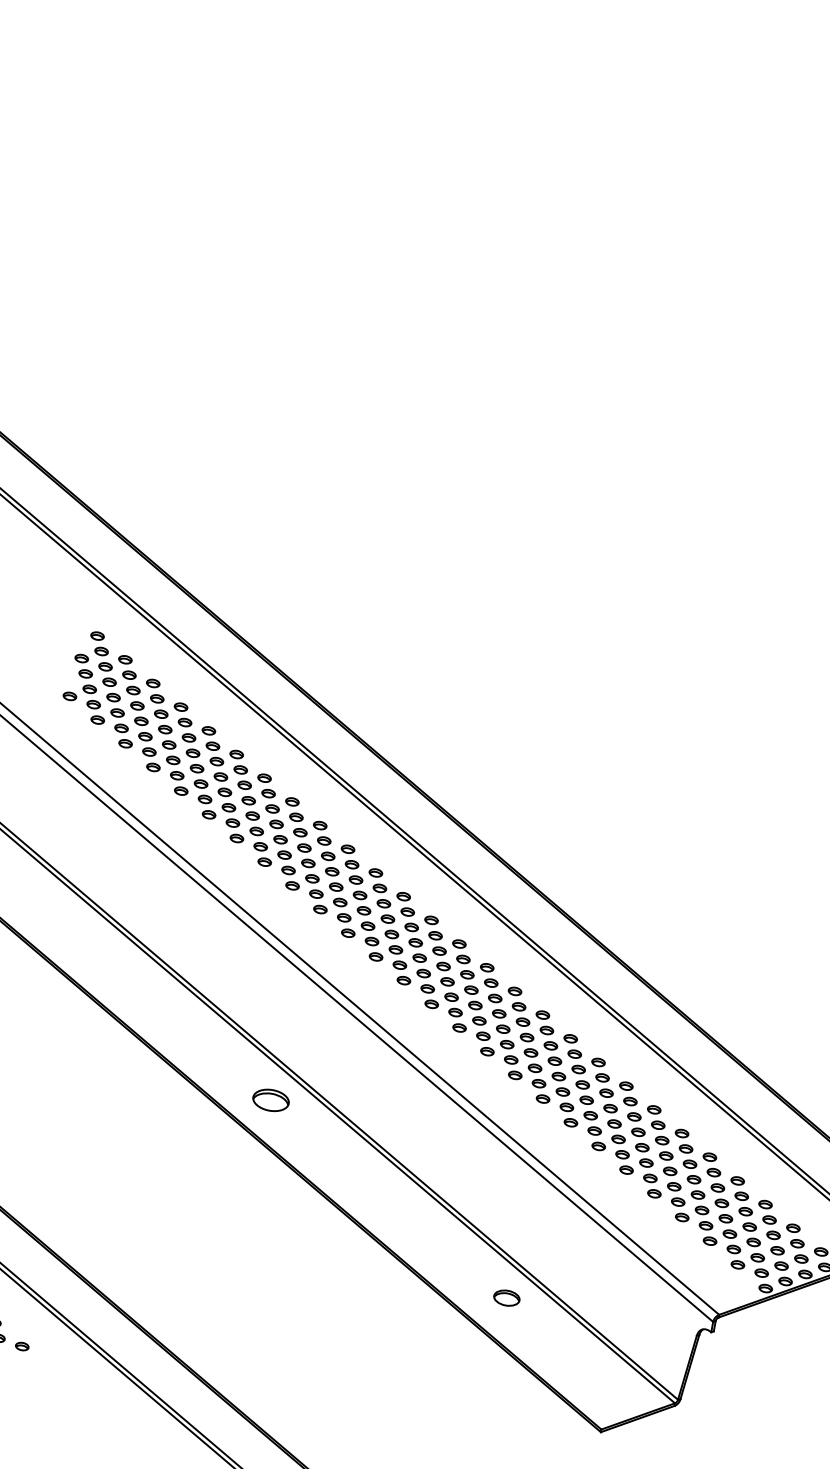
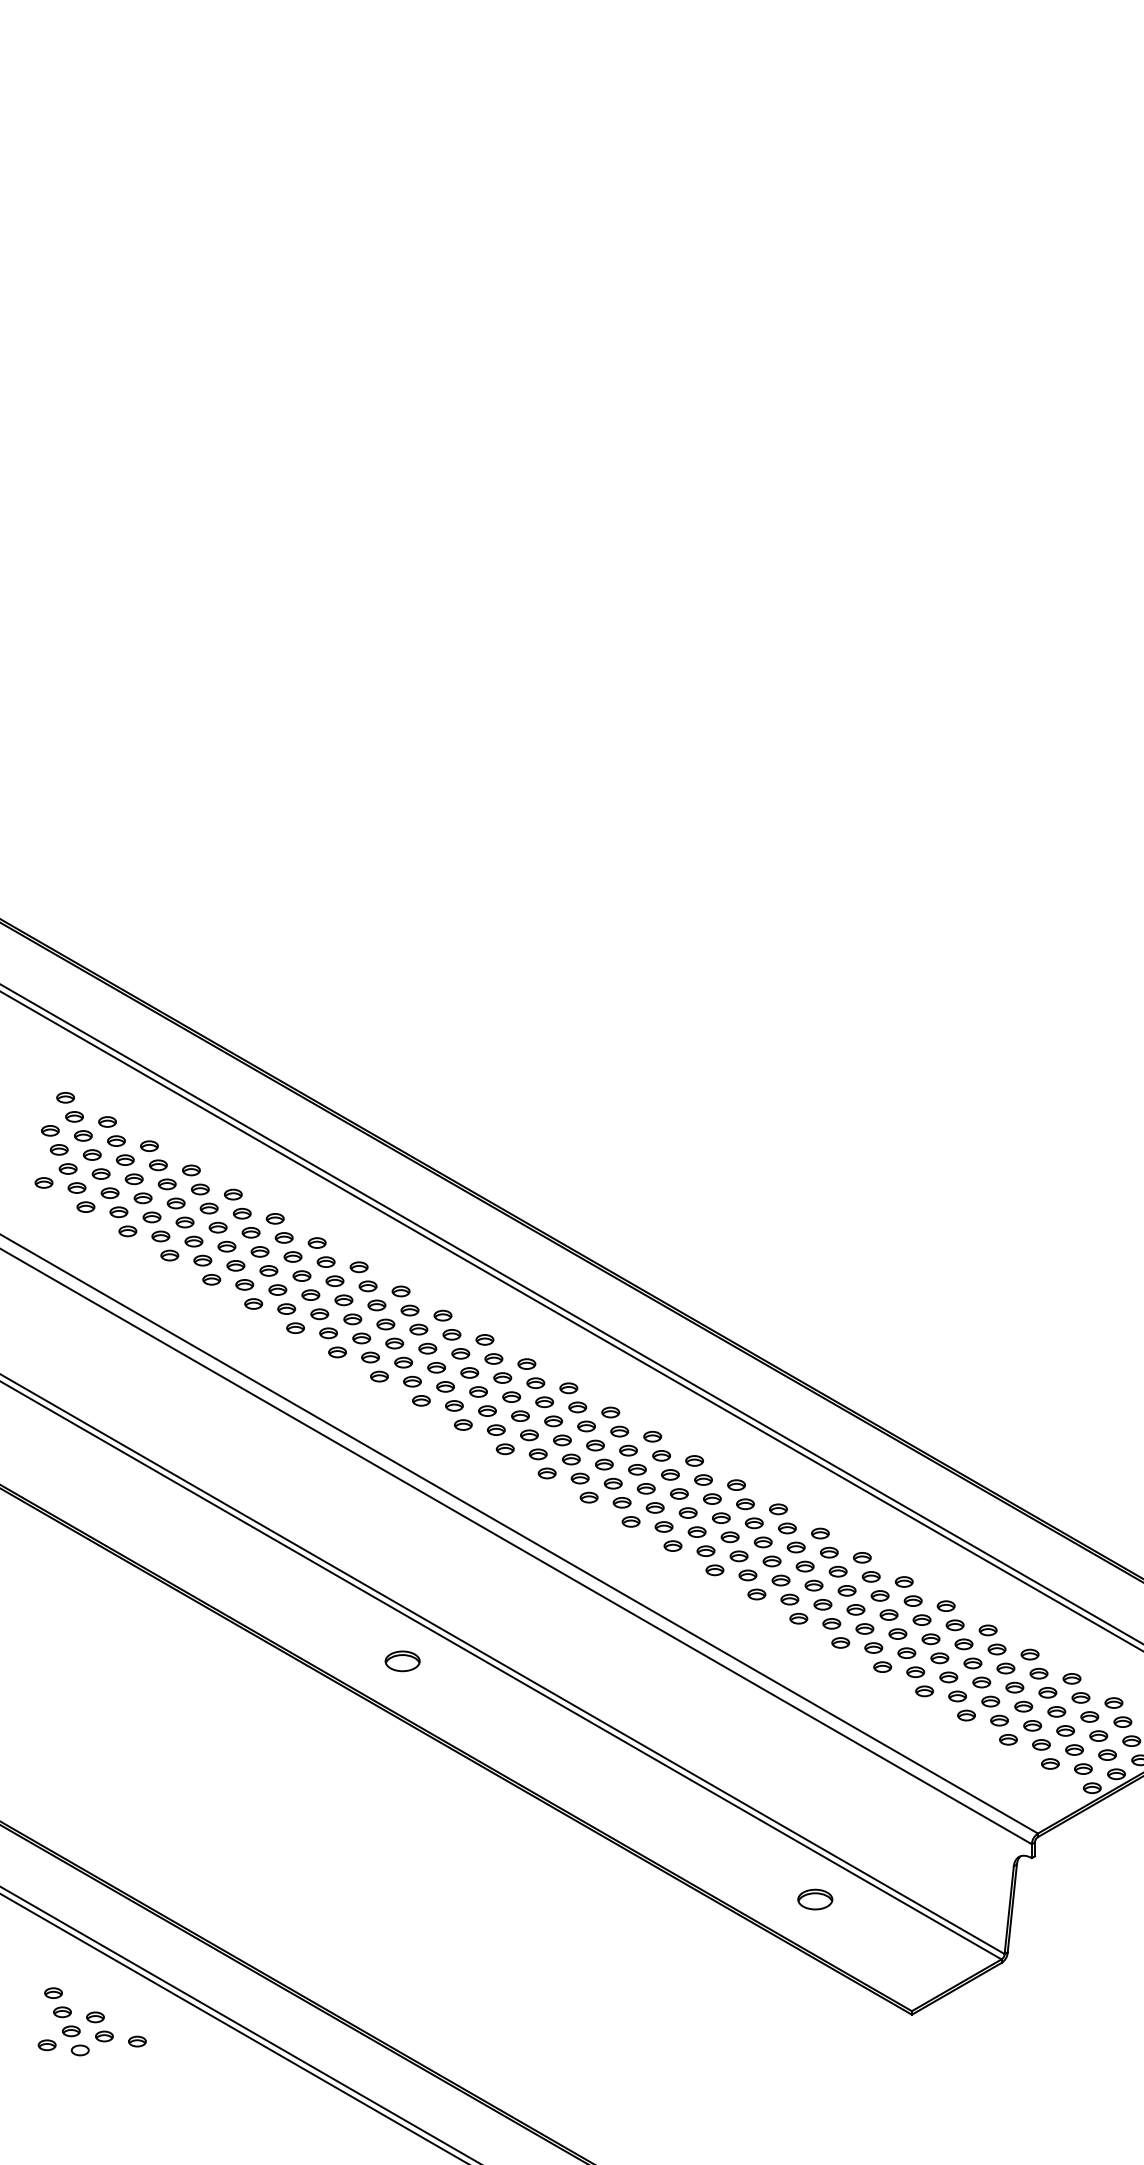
part: (270, 1100) -> (402, 1661), size x0.71
part: (507, 1298) -> (815, 1899), moved

